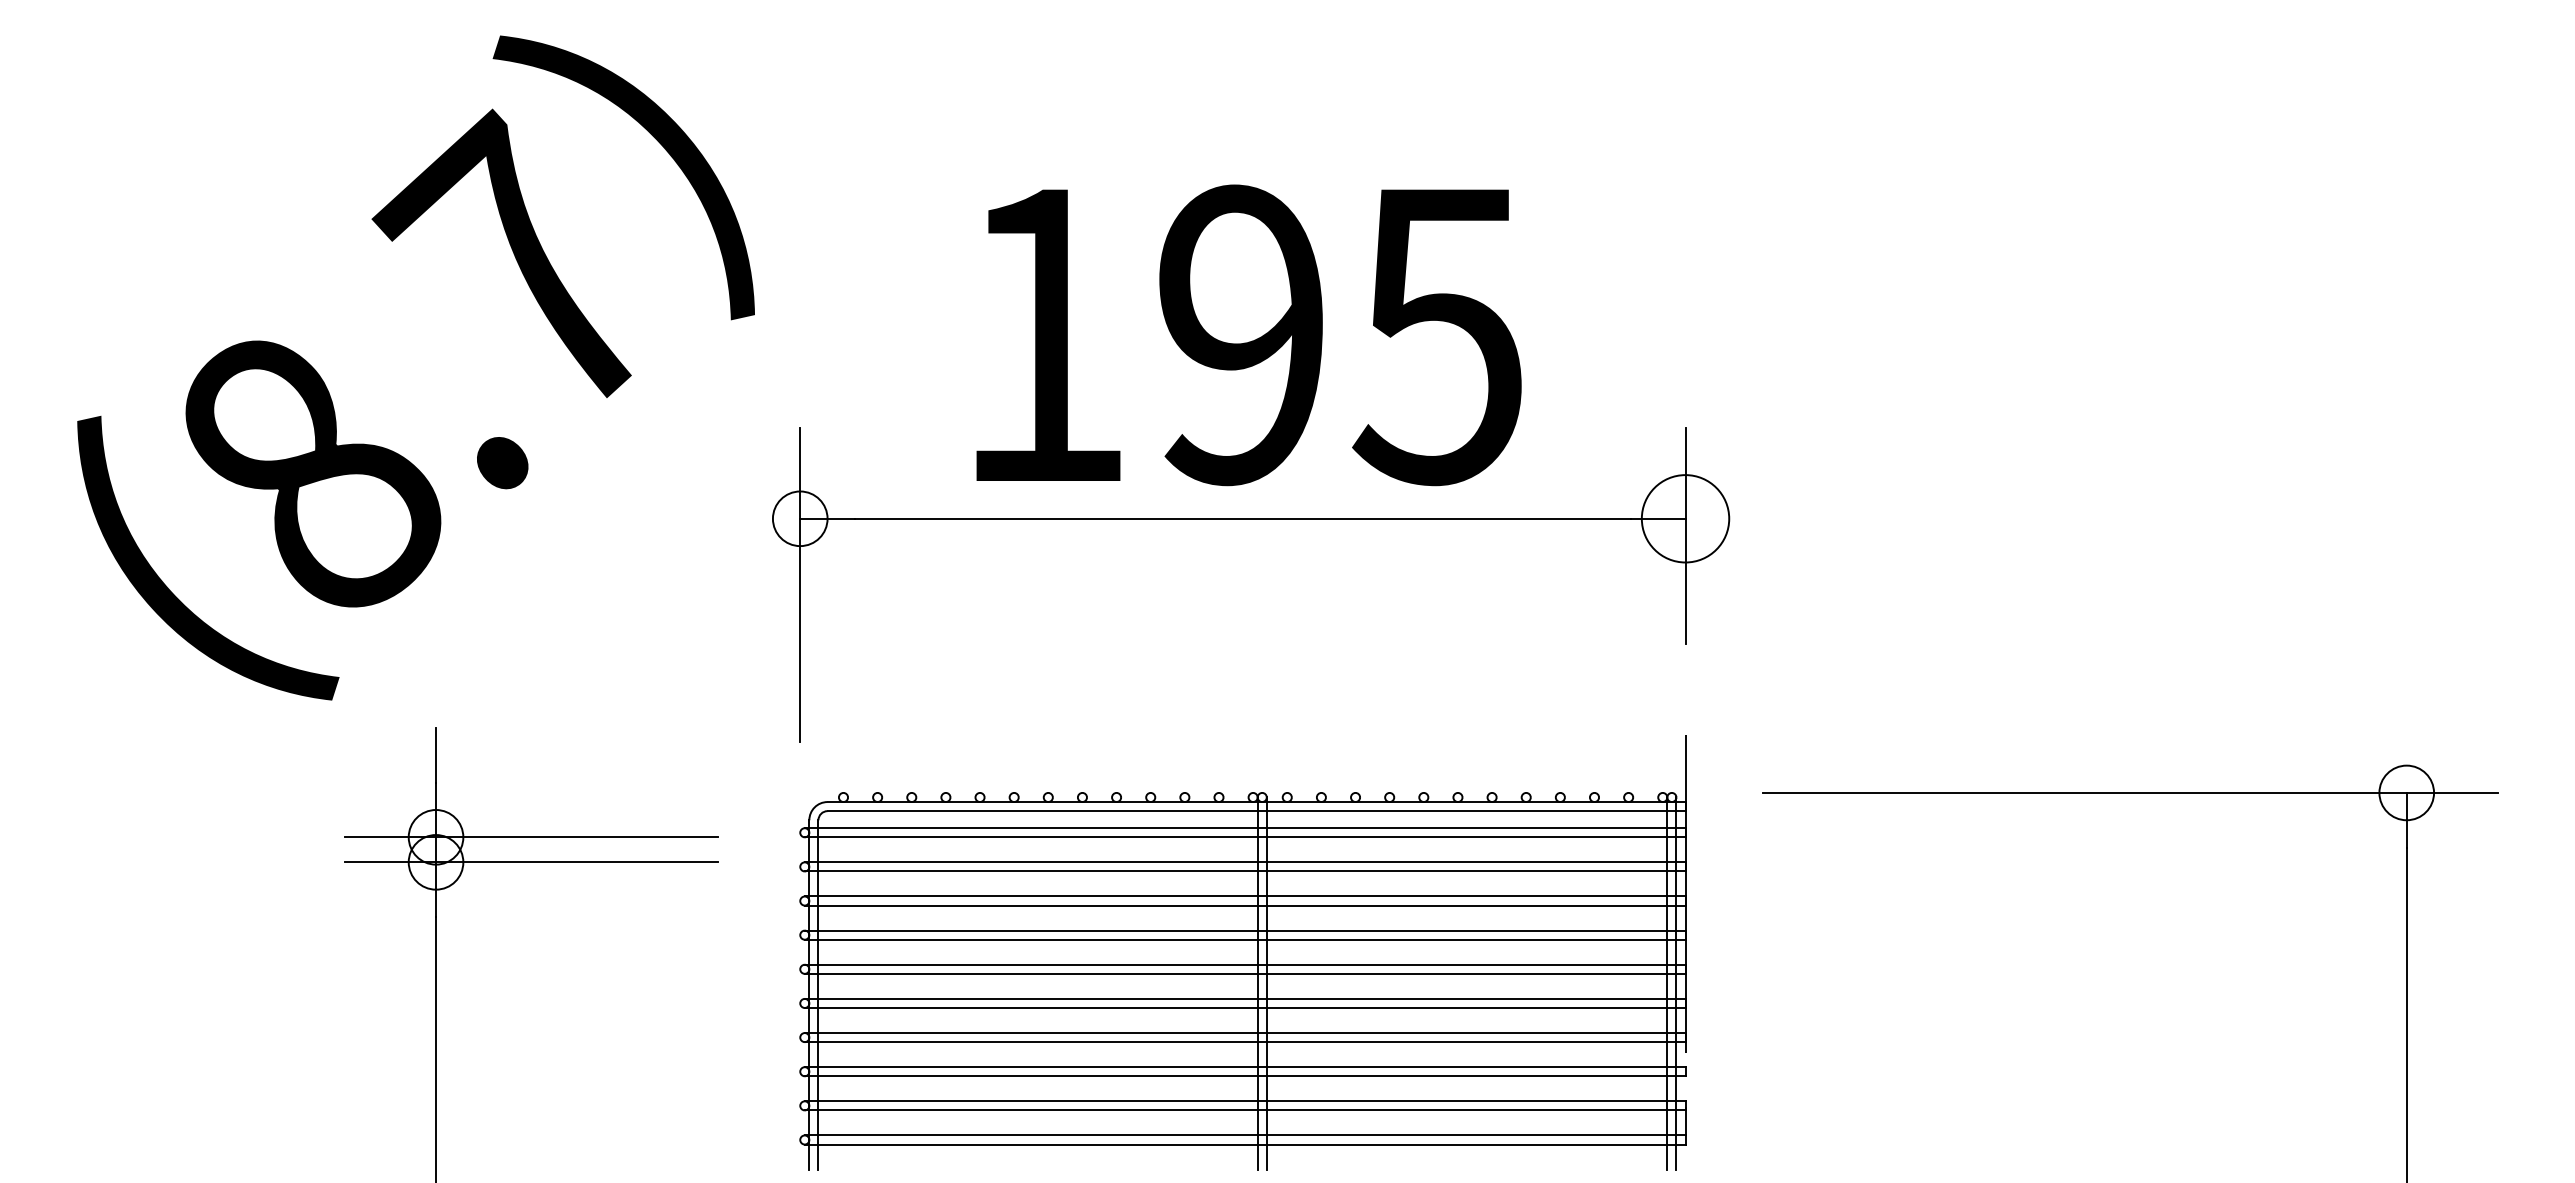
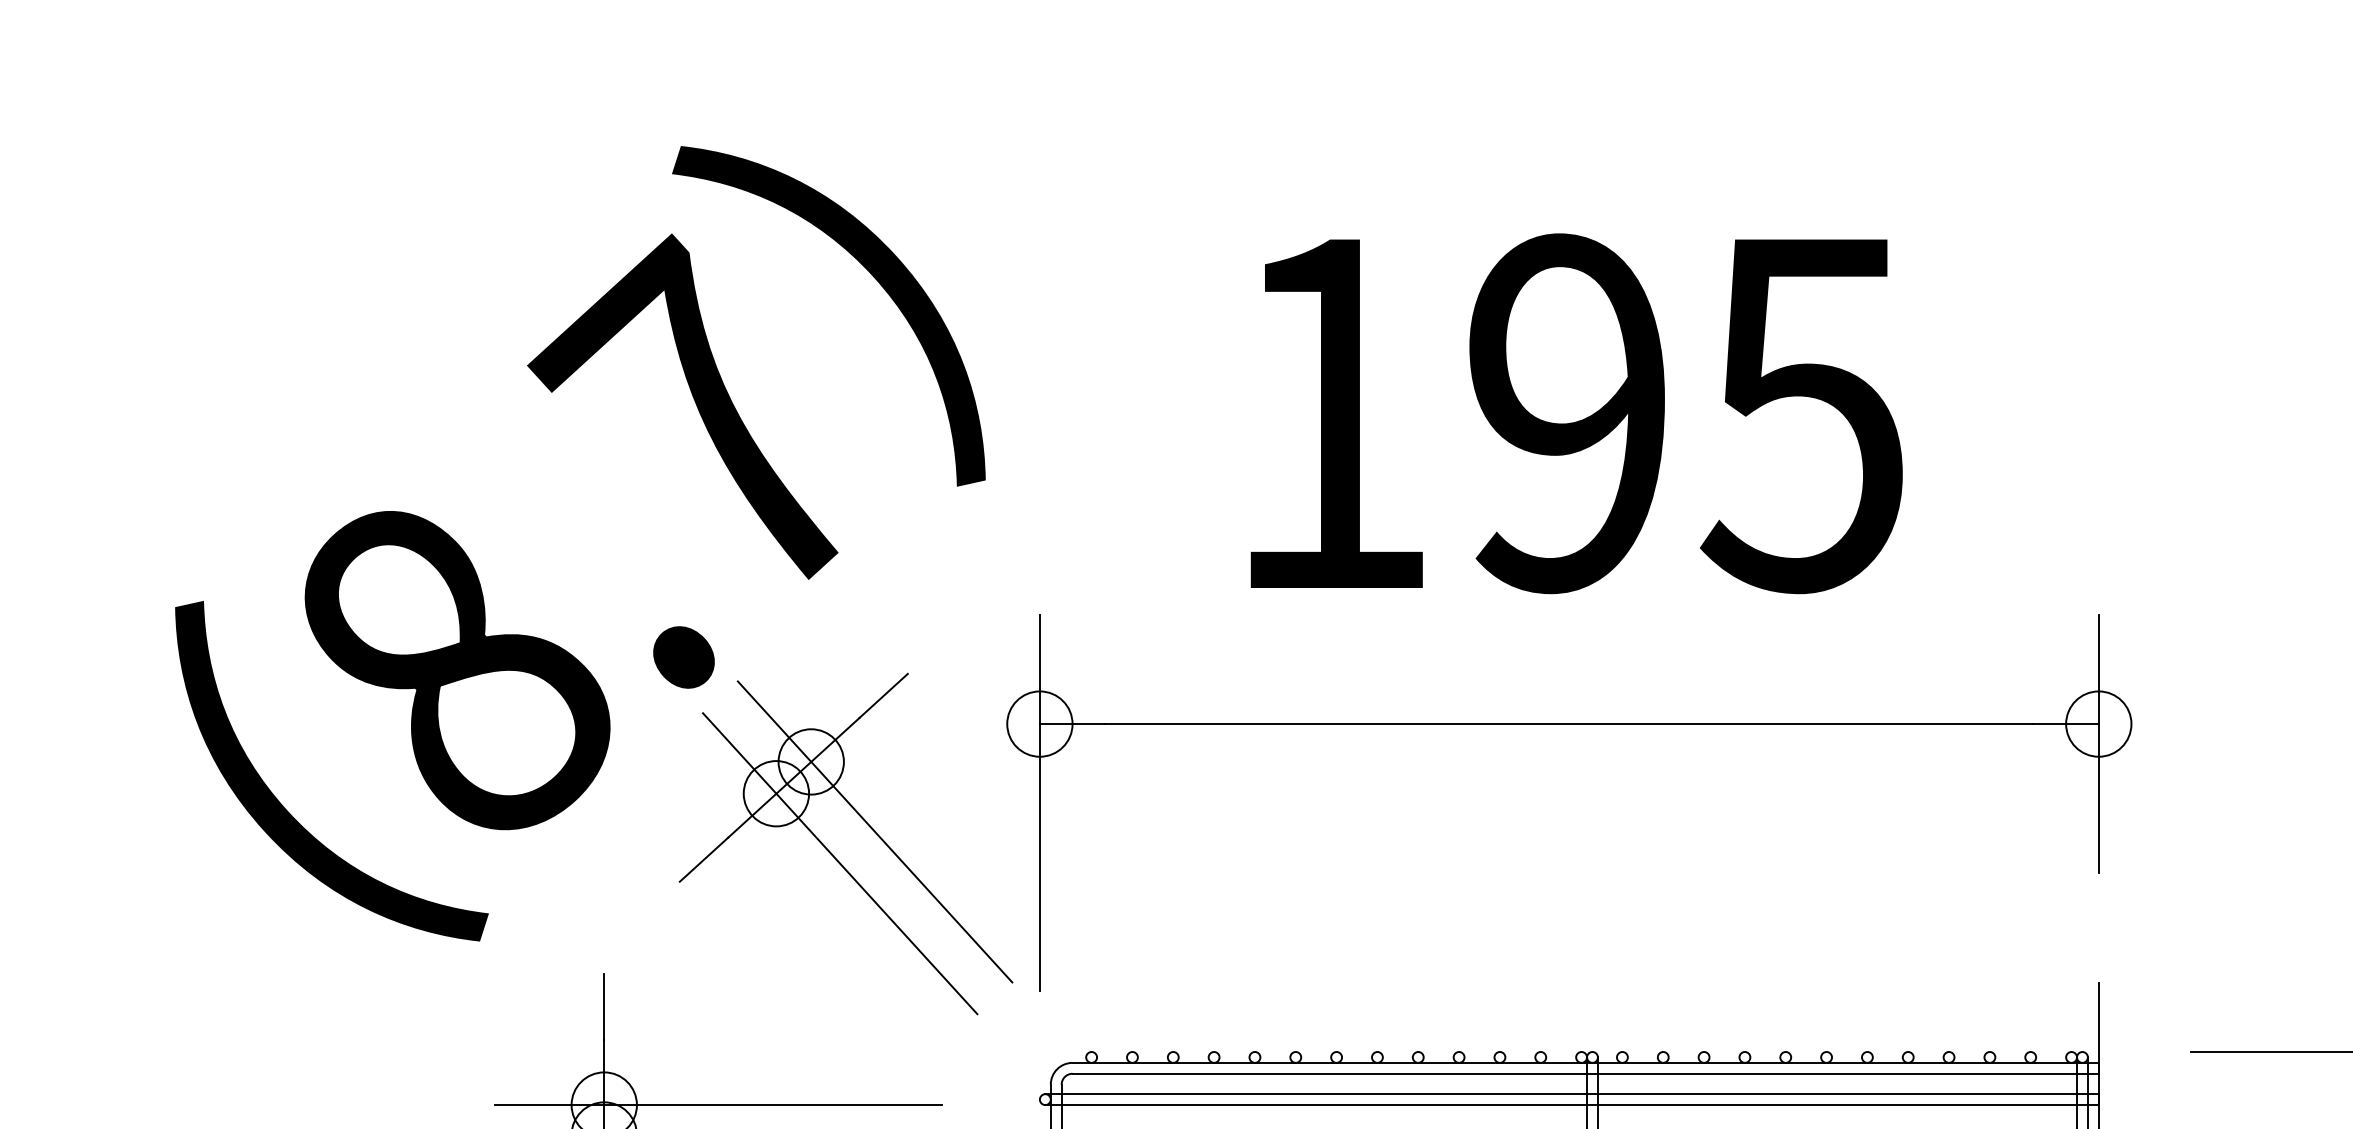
text: (1248, 335) -> (1576, 413), moved
circle: (1685, 518) -> (2098, 723), size x0.62
part: (628, 628) -> (834, 855), added

